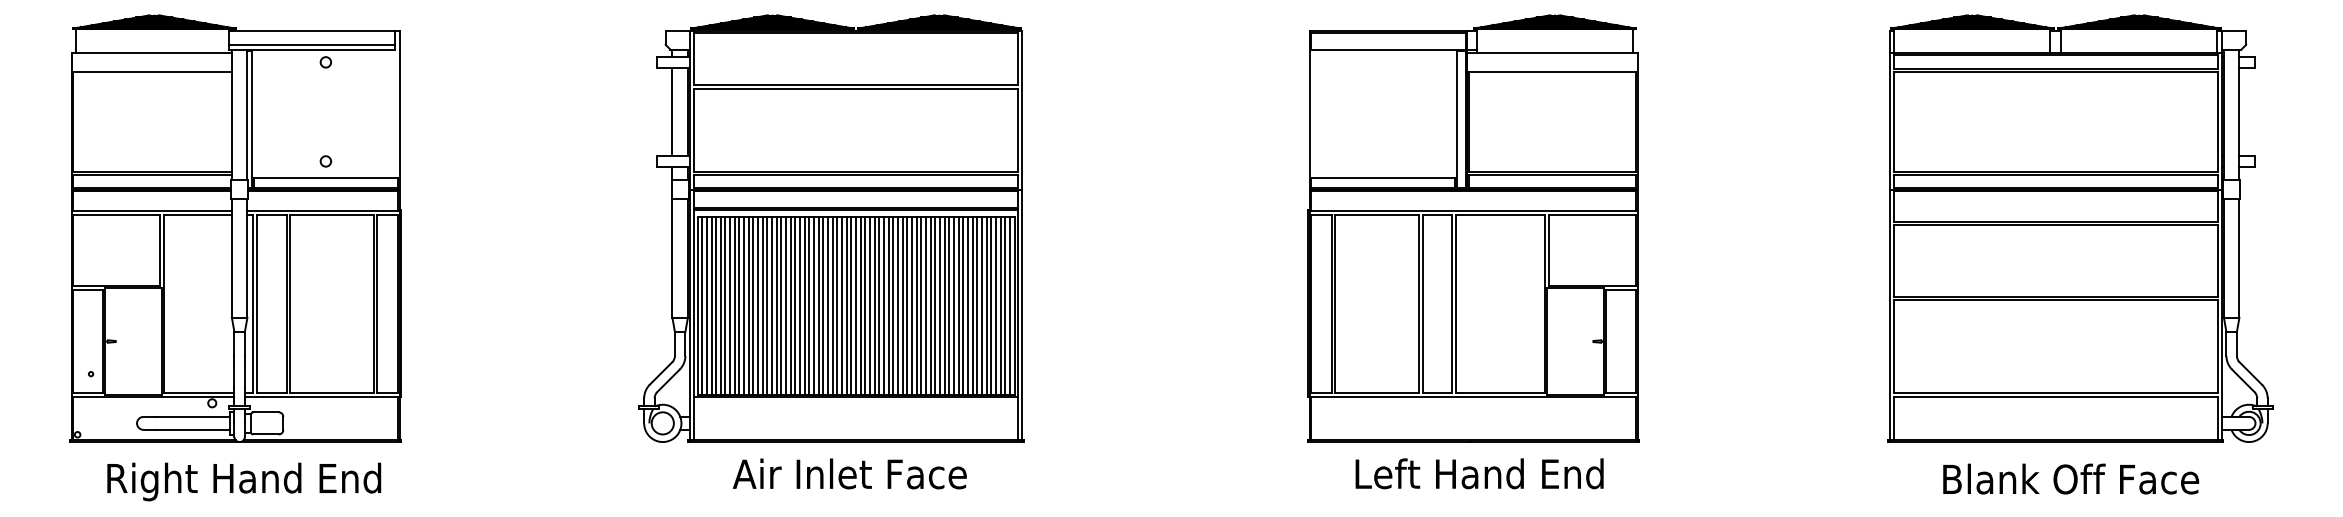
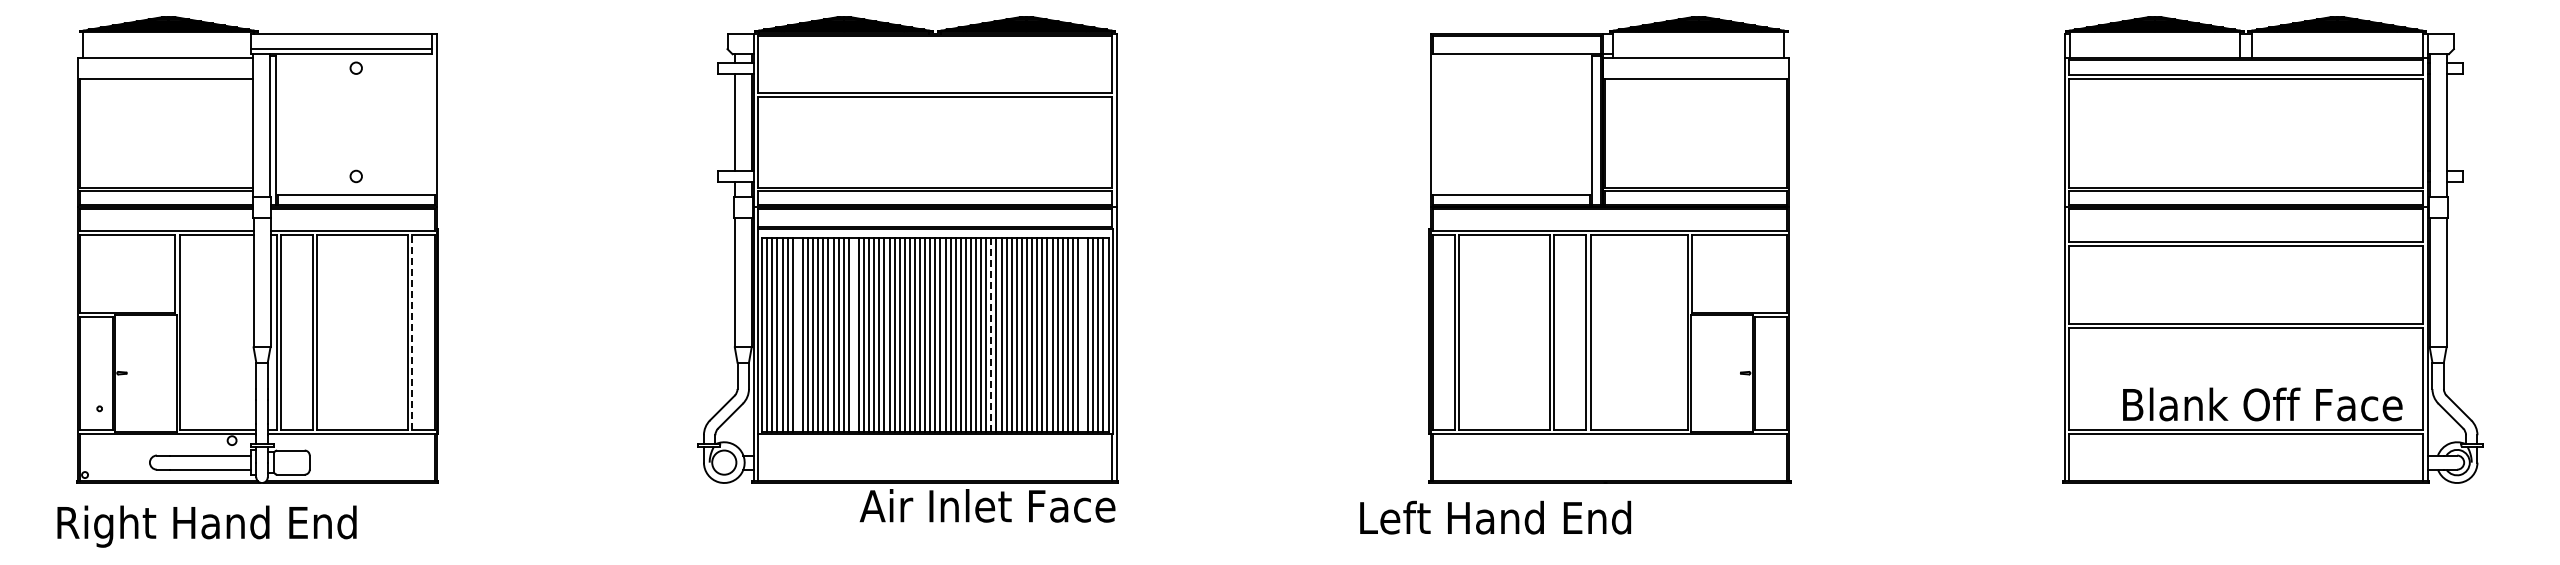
line: (377, 304) -> (412, 332), solid -> dashed
line: (729, 306) -> (797, 334), removed
line: (781, 306) -> (853, 334), removed
line: (907, 306) -> (991, 334), solid -> dashed
line: (991, 306) -> (1083, 334), removed
text: (849, 473) -> (987, 505), moved
text: (1479, 473) -> (1495, 517), moved
text: (2070, 479) -> (2262, 404), moved
text: (243, 481) -> (206, 526), moved

